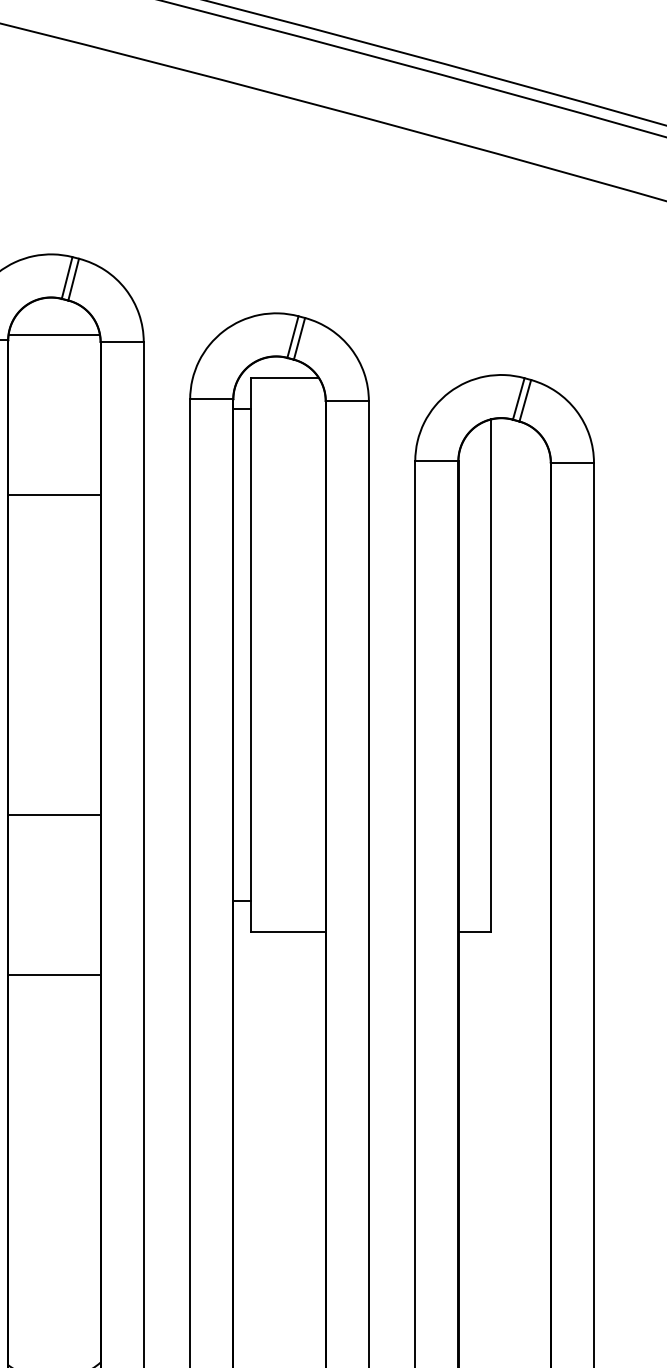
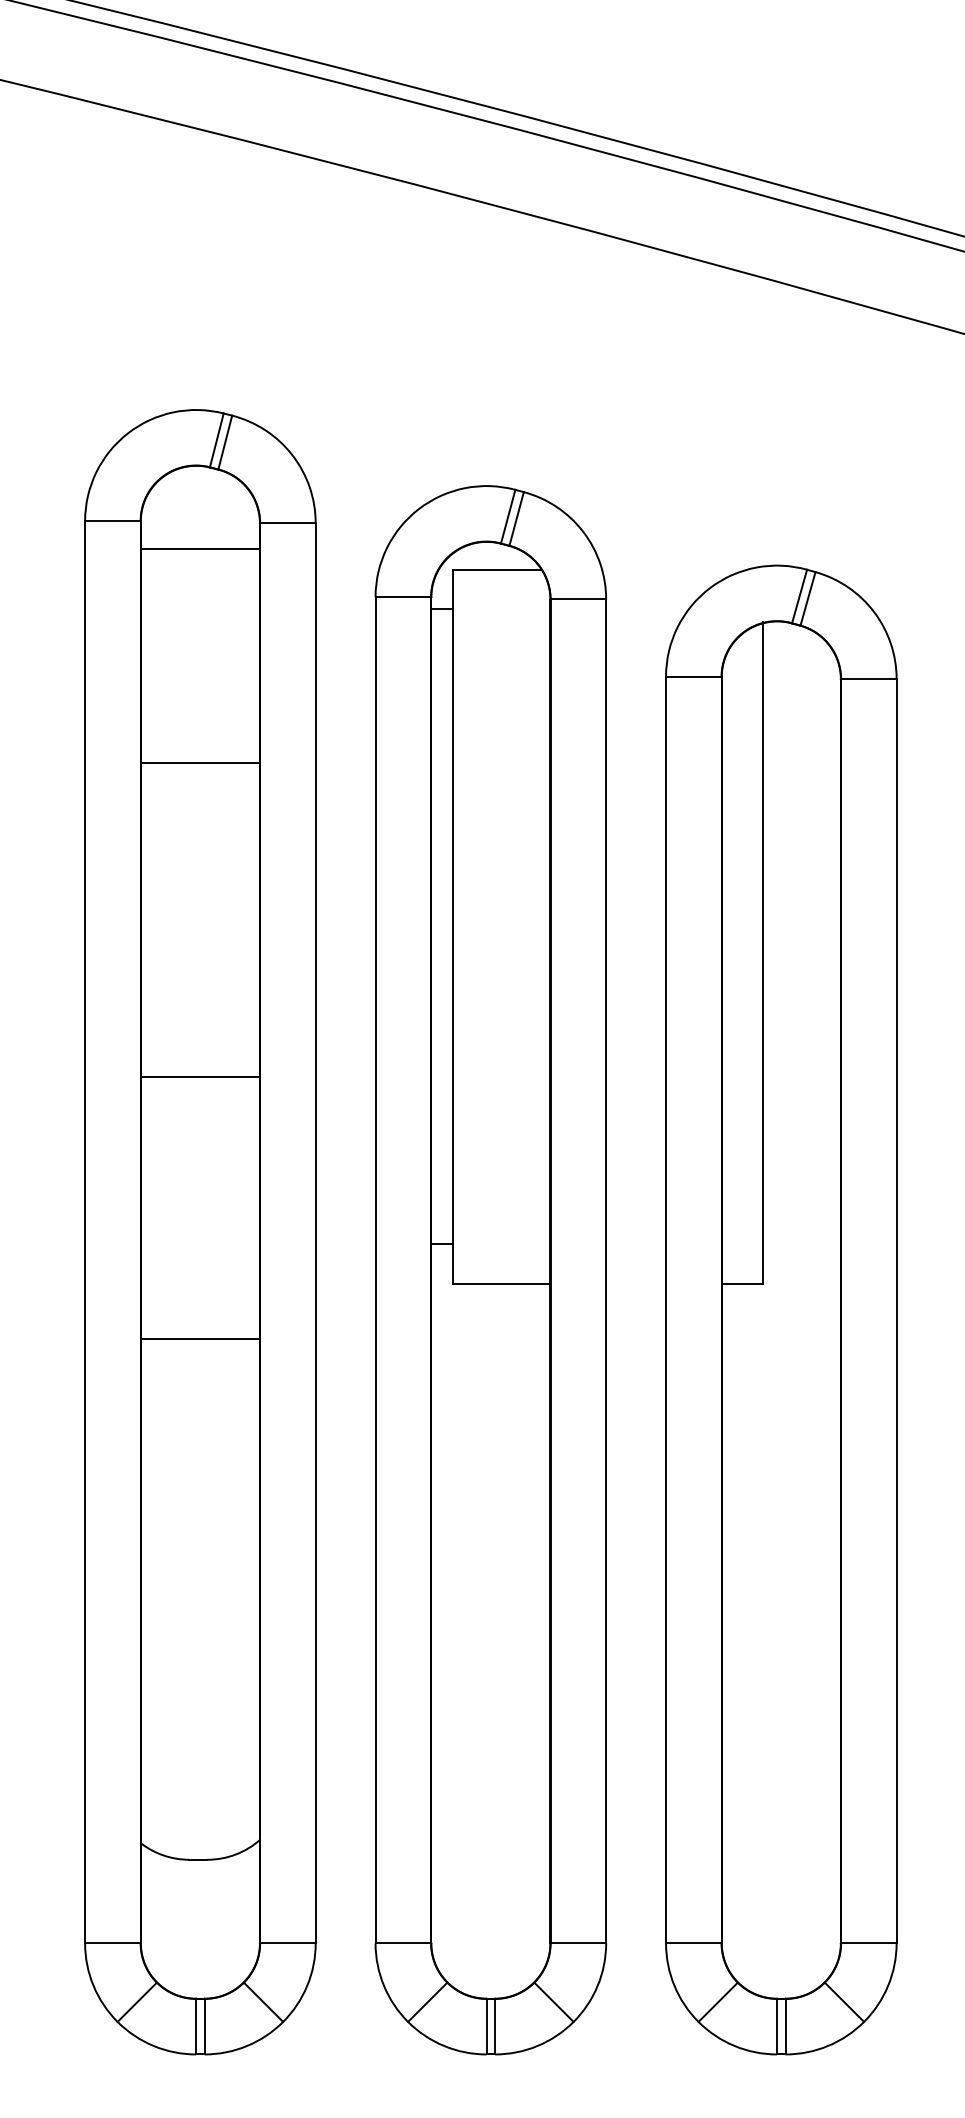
line: (53, 335) -> (199, 549), moved
line: (53, 495) -> (199, 762), moved
line: (53, 815) -> (199, 1077), moved

